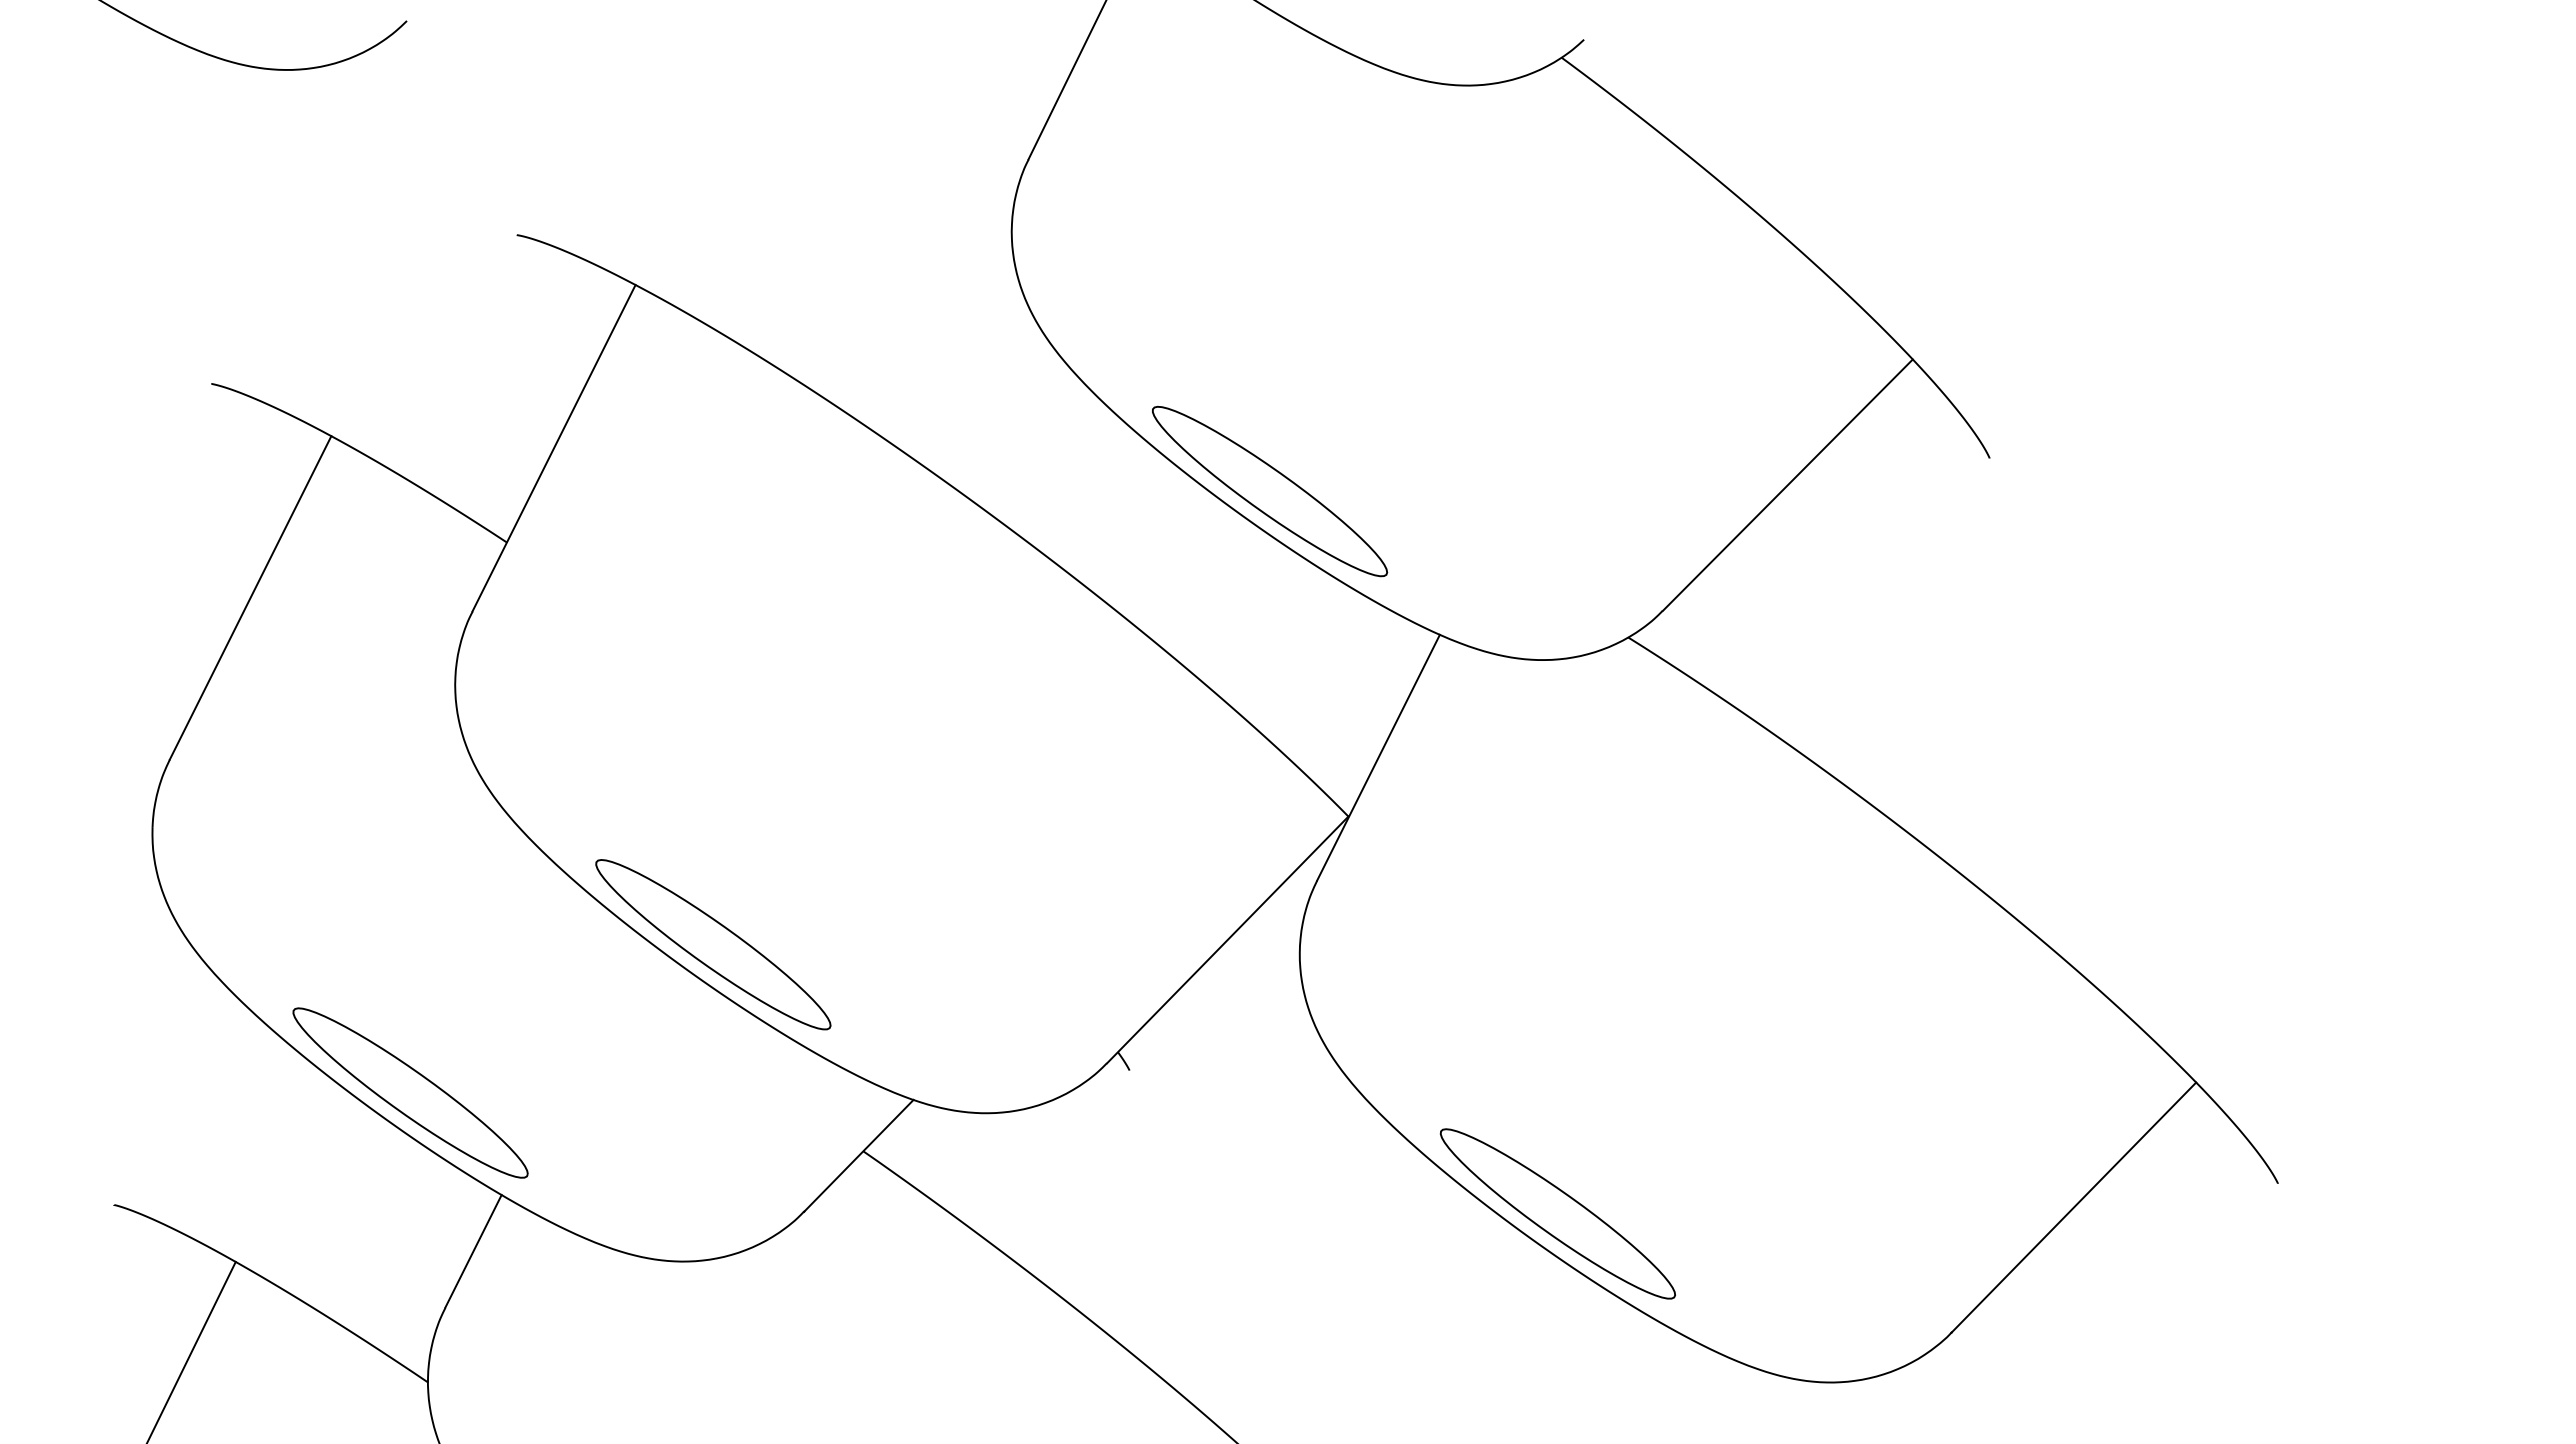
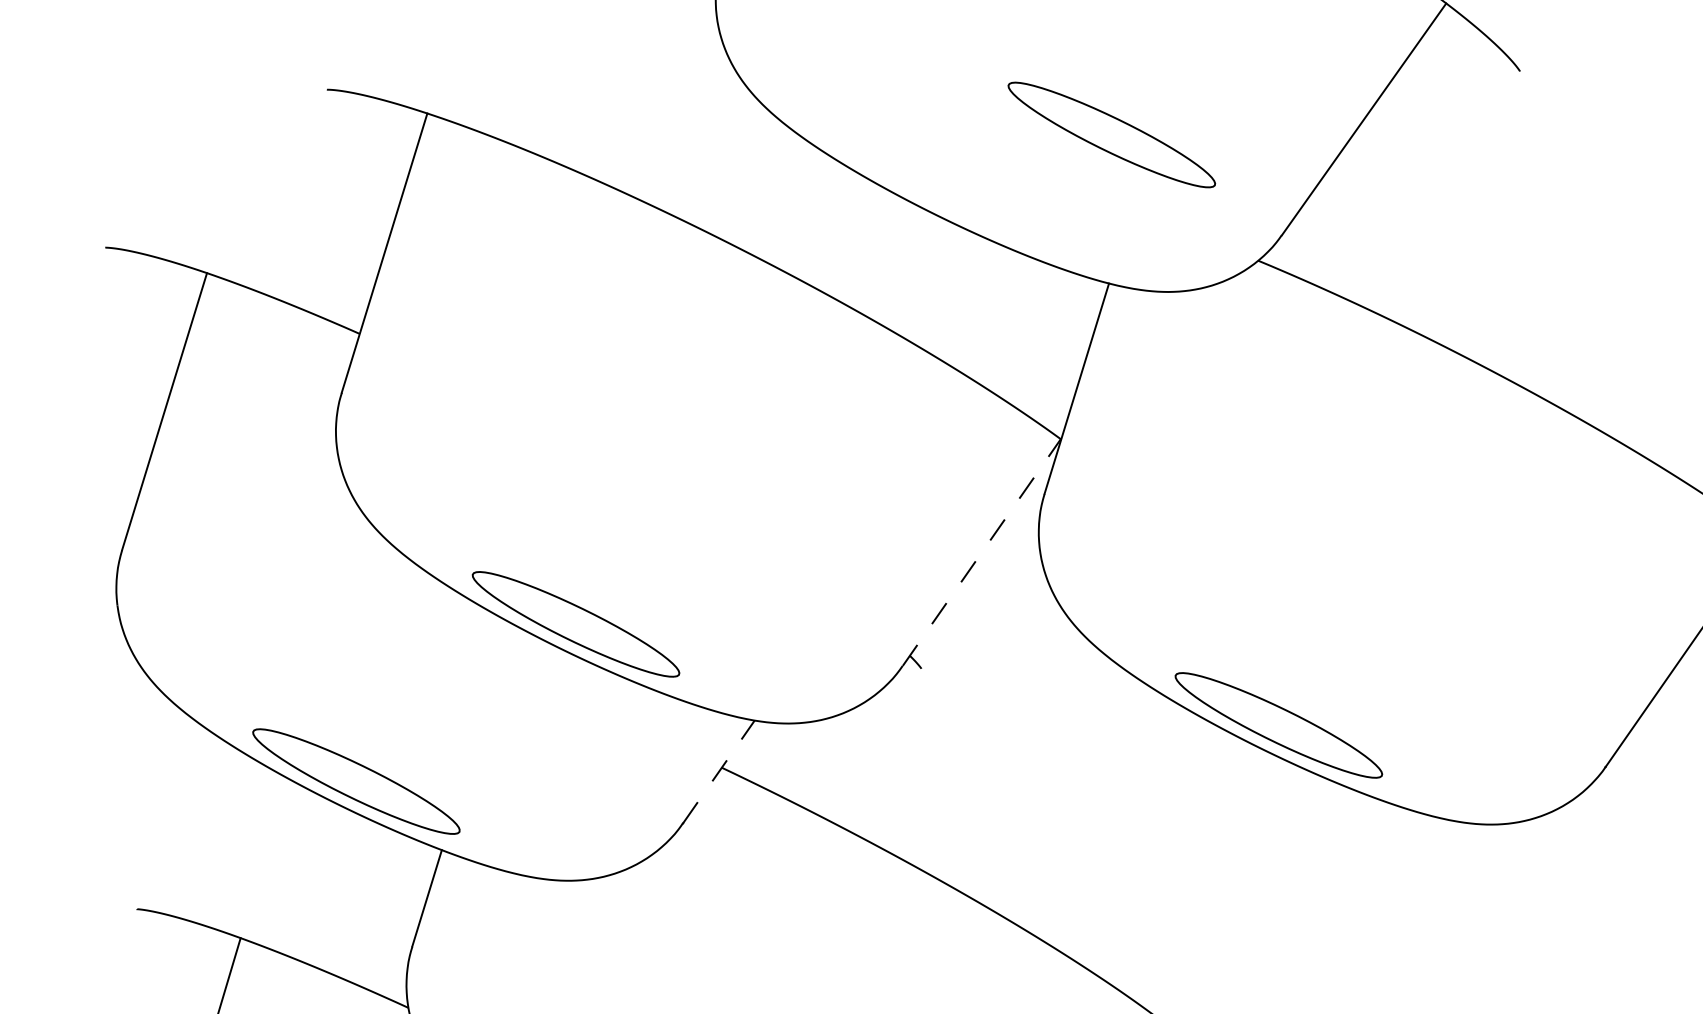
part: (1270, 491) -> (1112, 134), moved
line: (1228, 939) -> (982, 552), solid -> dashed
line: (859, 1155) -> (719, 771), solid -> dashed

